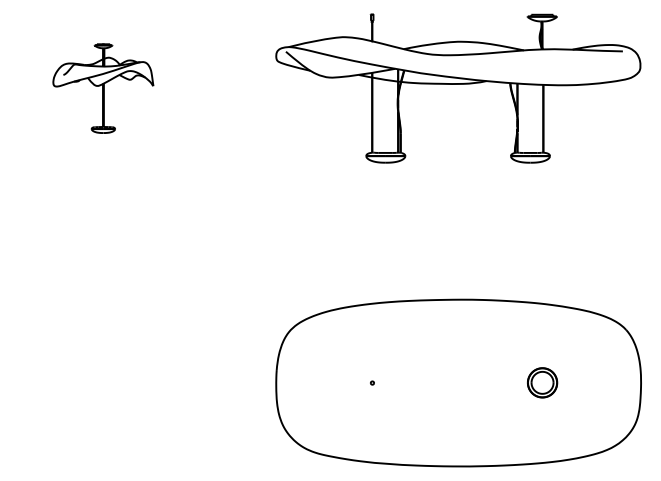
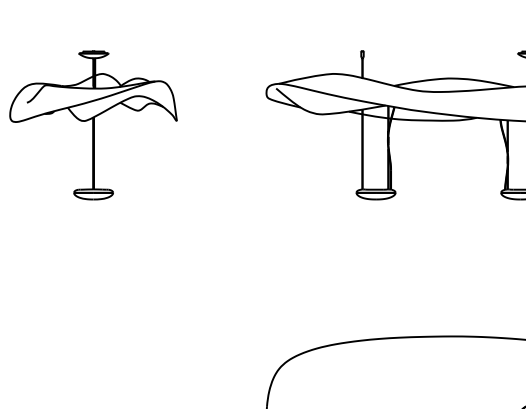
part: (103, 88) -> (93, 125), size x1.67

